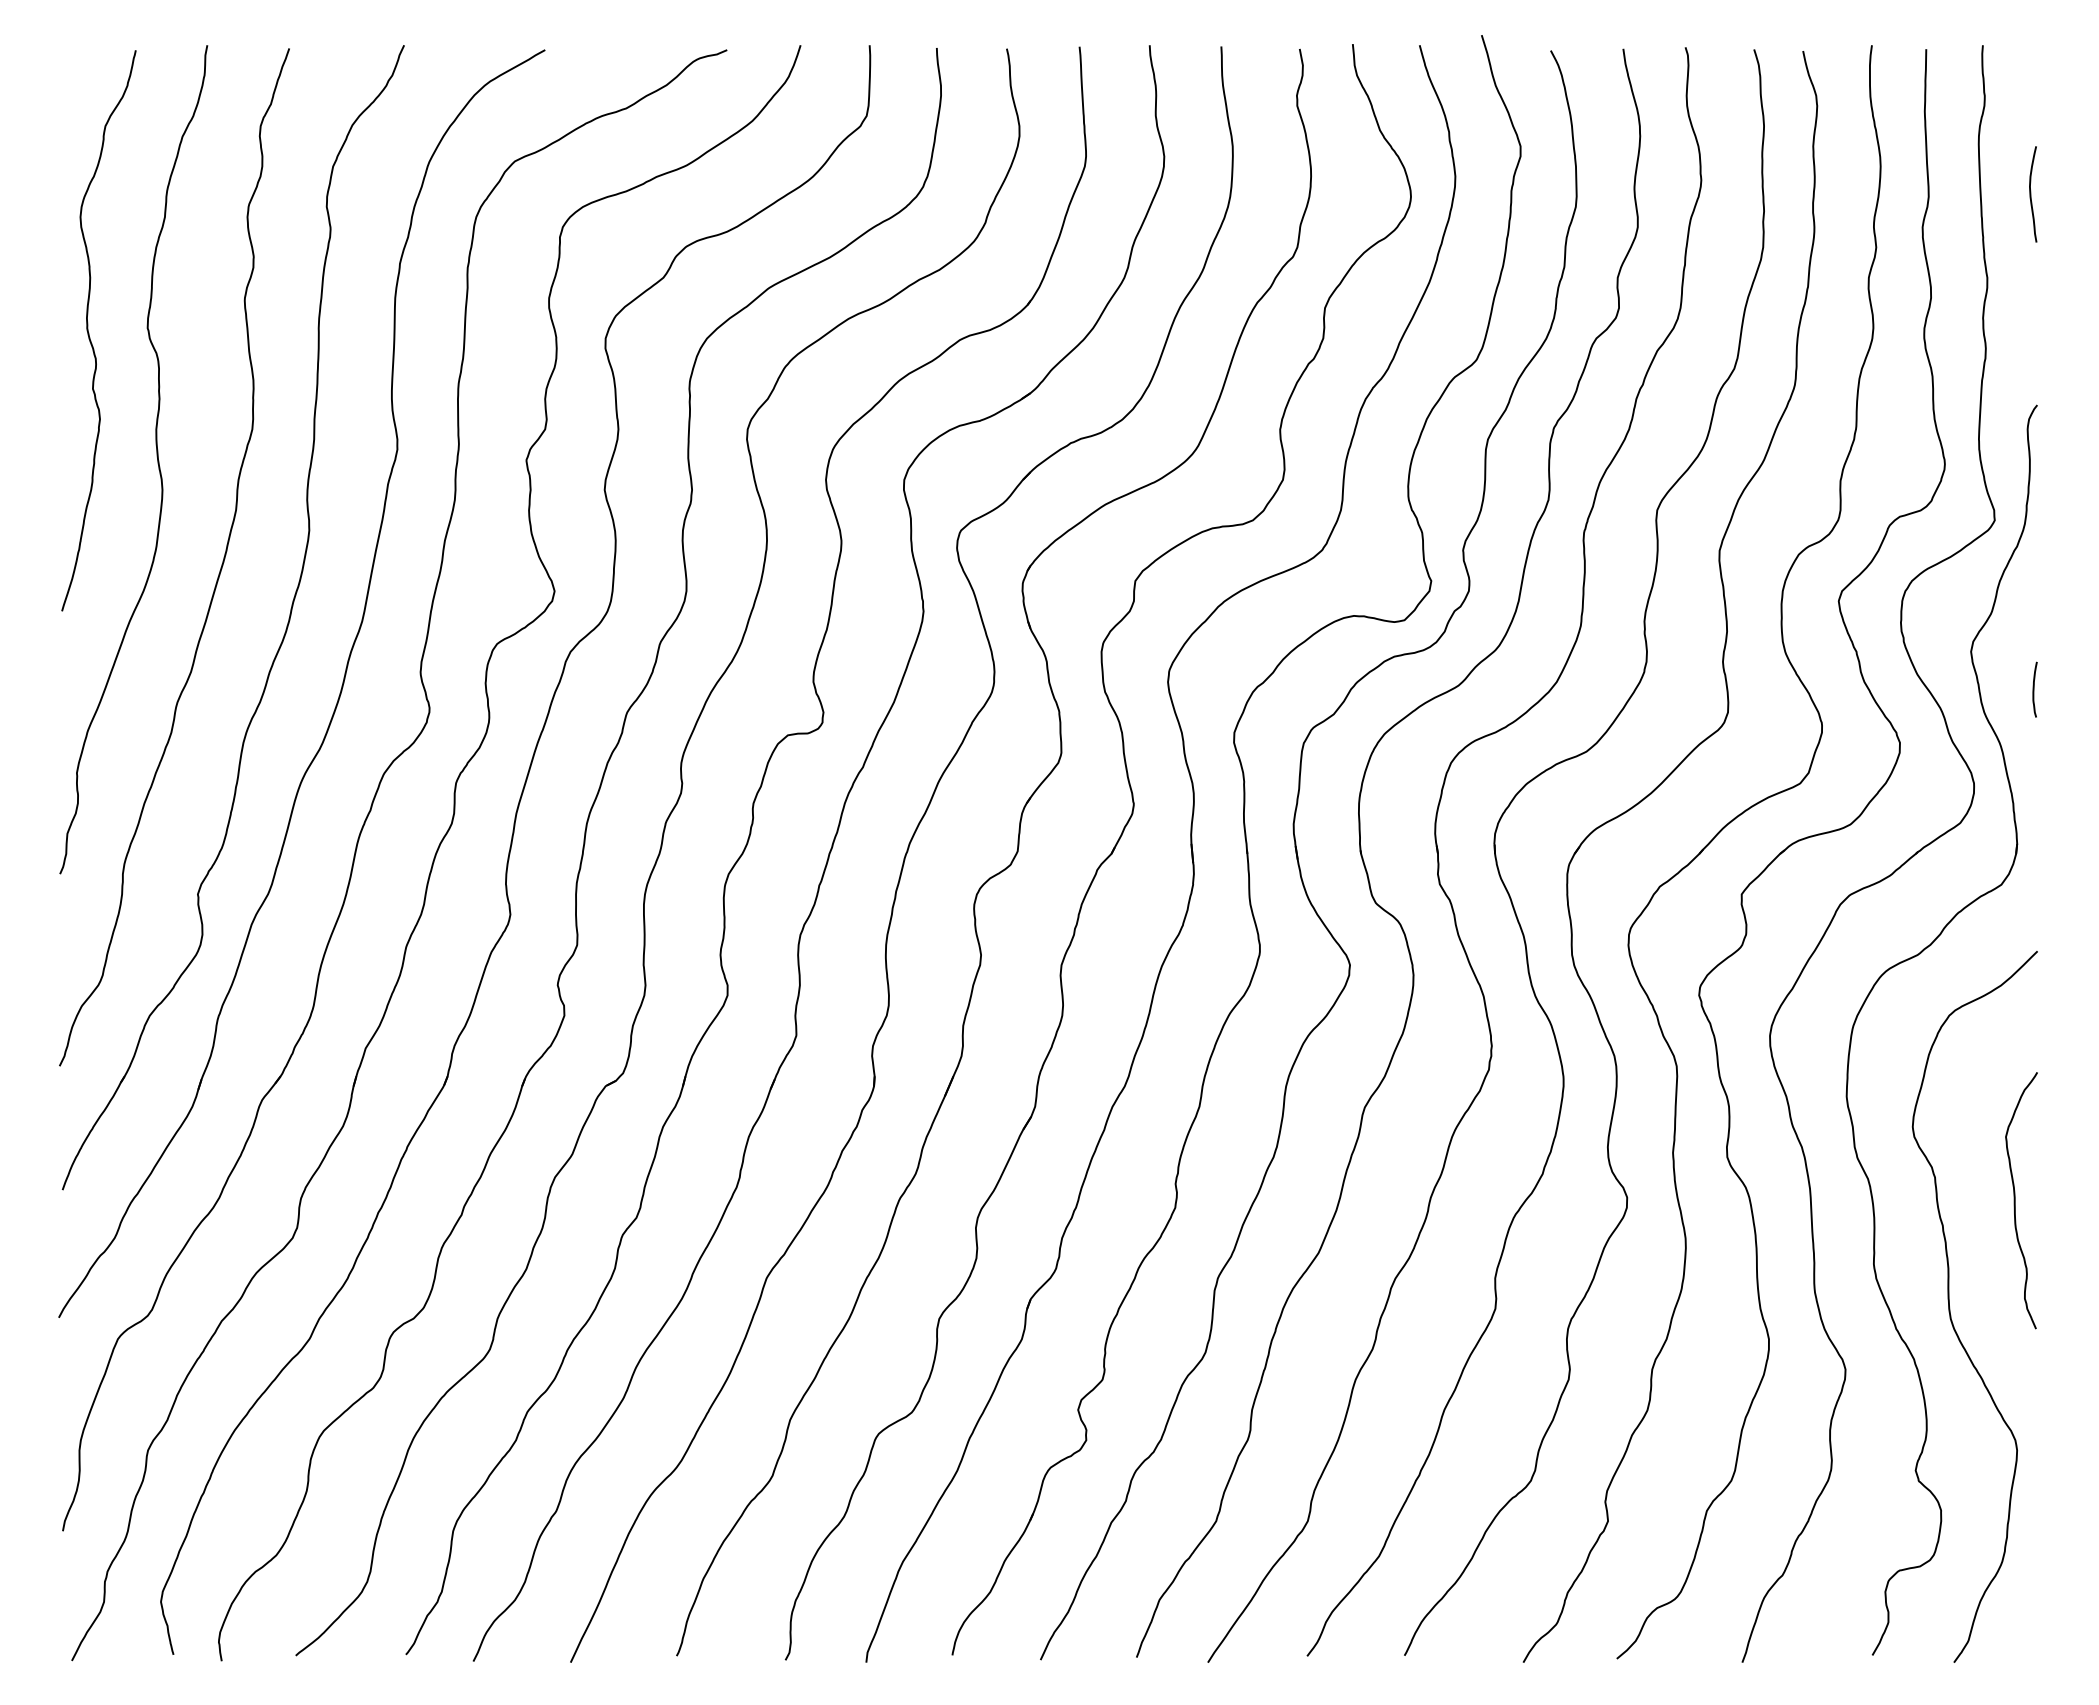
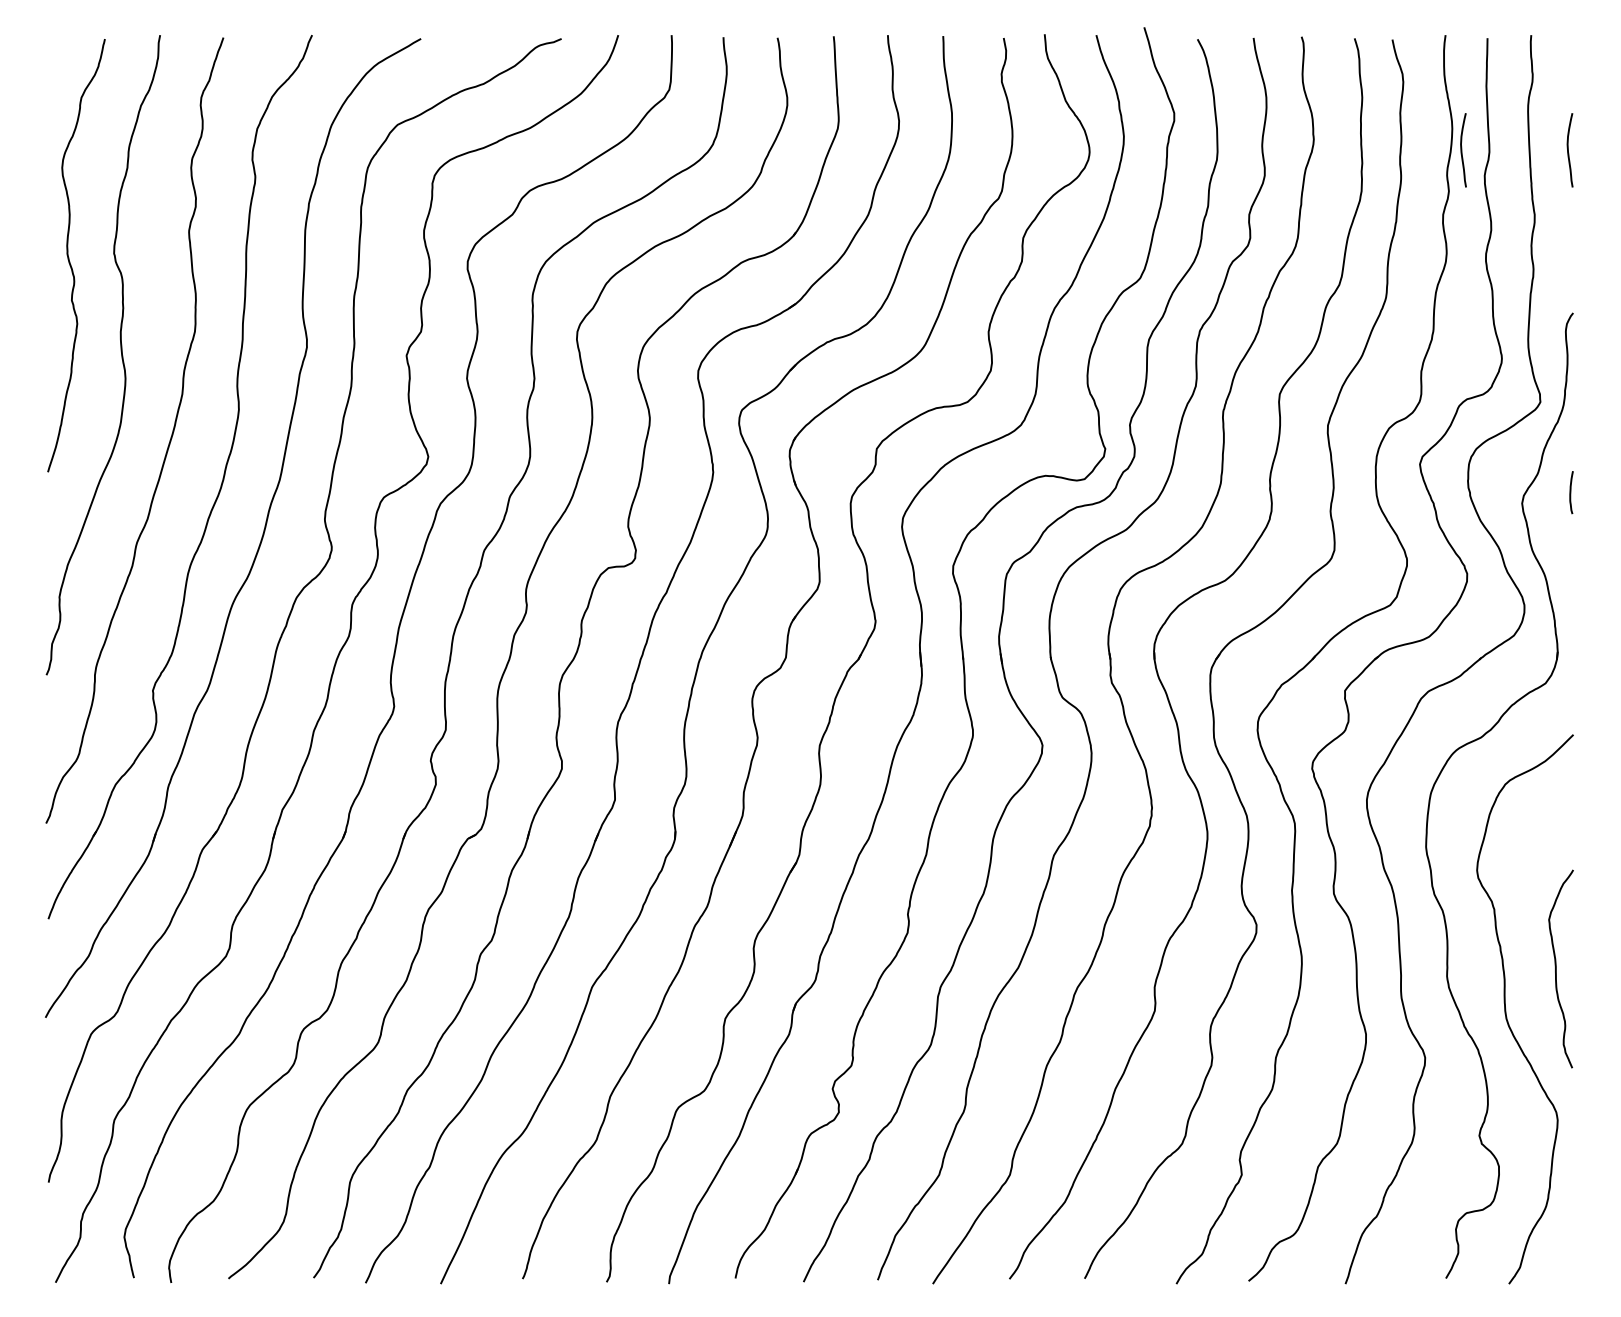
curve: (1893, 194) -> (1462, 150), added
curve: (2034, 689) -> (1571, 492), moved
curve: (2015, 1200) -> (1556, 968), moved

